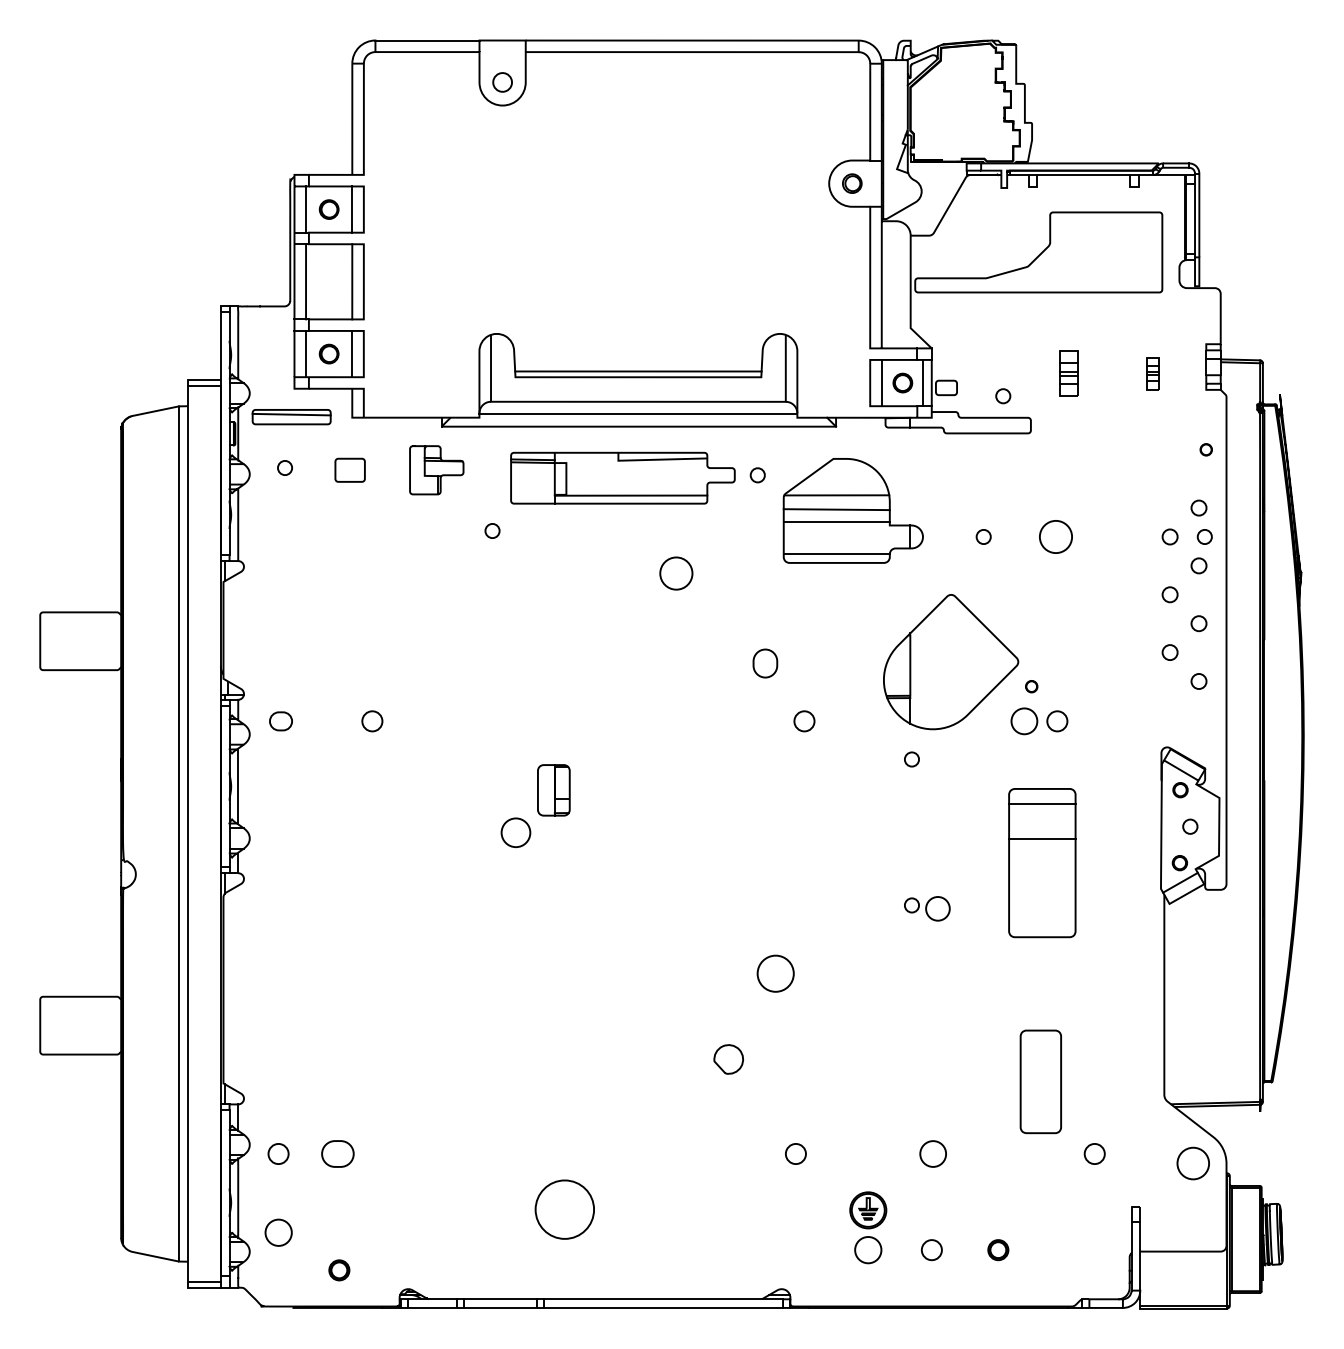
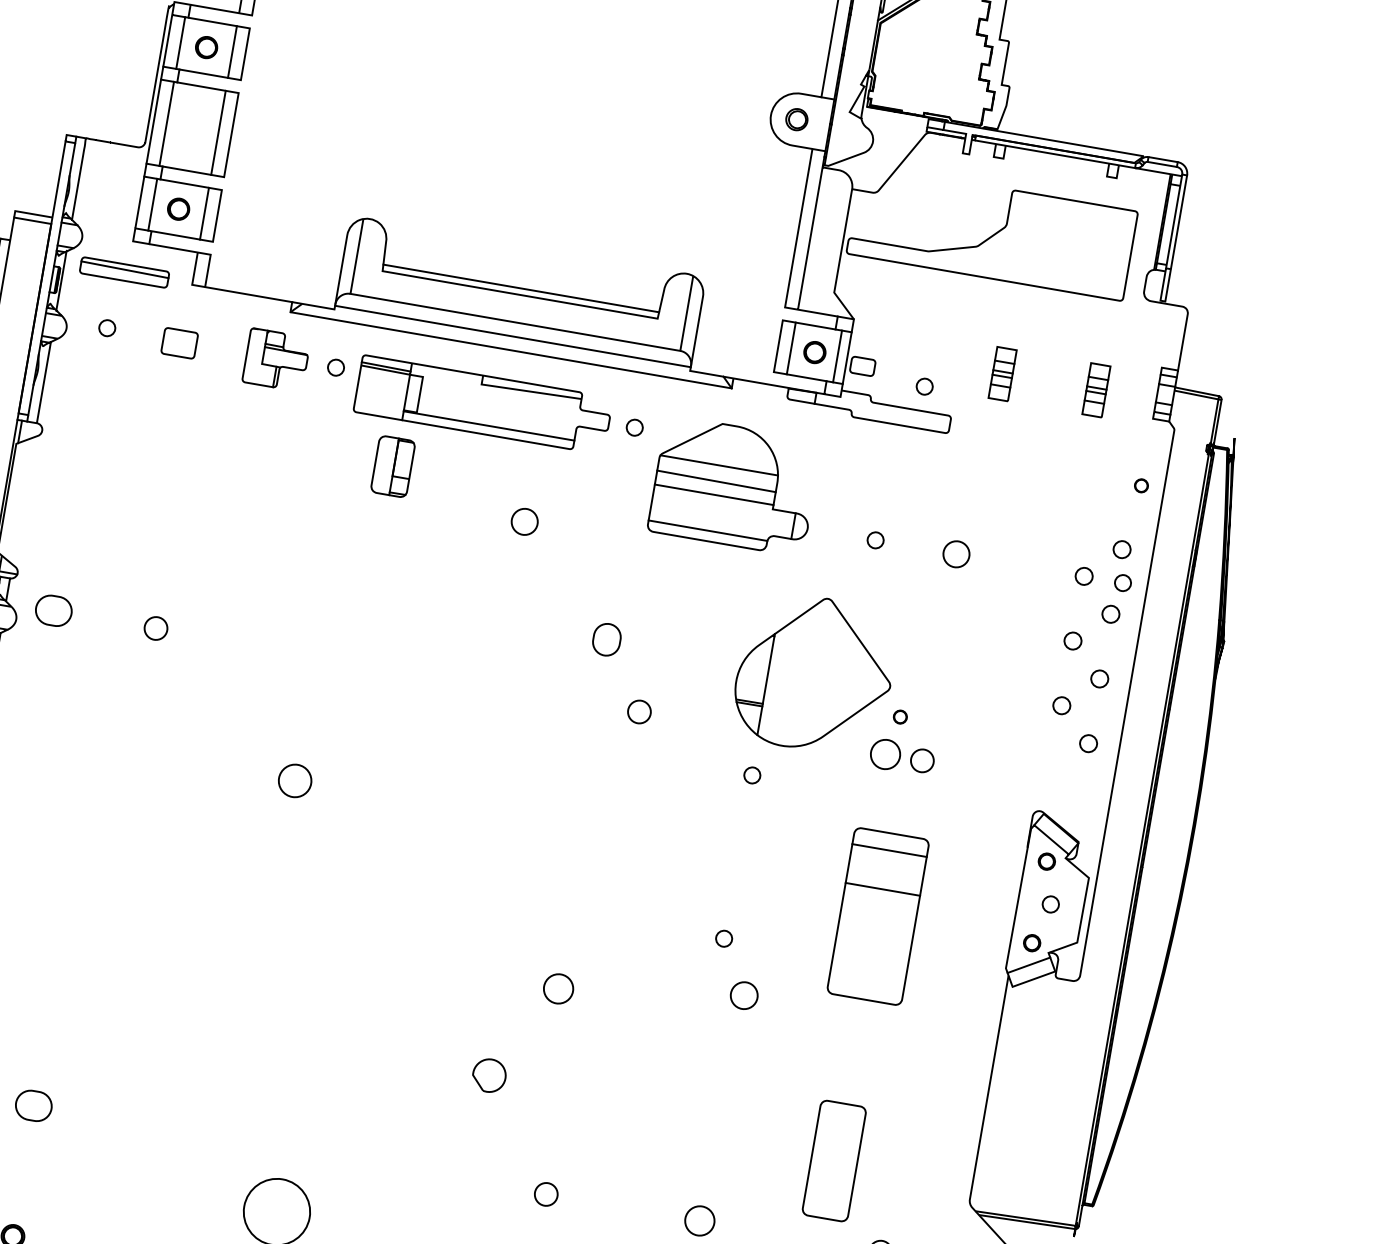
part: (1152, 373) -> (1096, 390), size x1.43
circle: (492, 530) -> (336, 367), moved
circle: (1055, 536) -> (956, 553), size x0.71
circle: (676, 573) -> (524, 521), size x0.71
part: (280, 721) -> (53, 610), size x1.43
part: (553, 790) -> (392, 466), moved
circle: (937, 908) -> (743, 995), moved
circle: (775, 973) -> (558, 988), size x0.71

